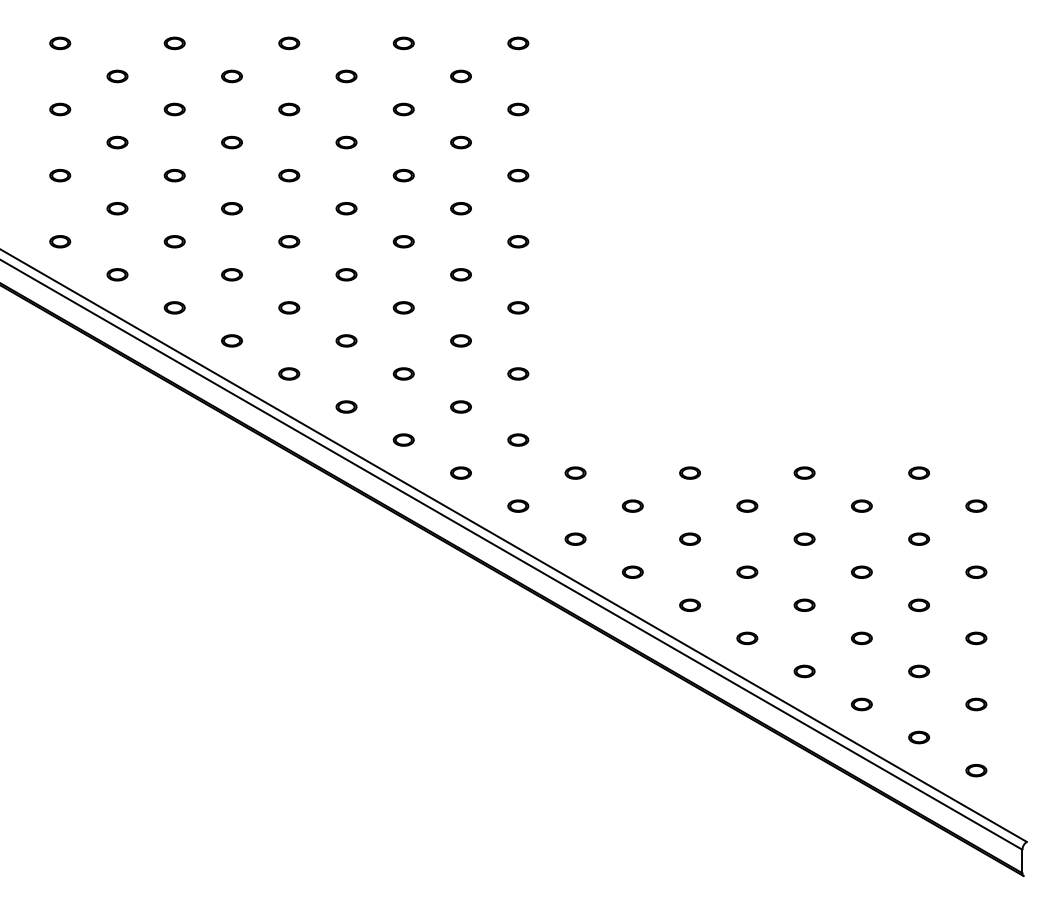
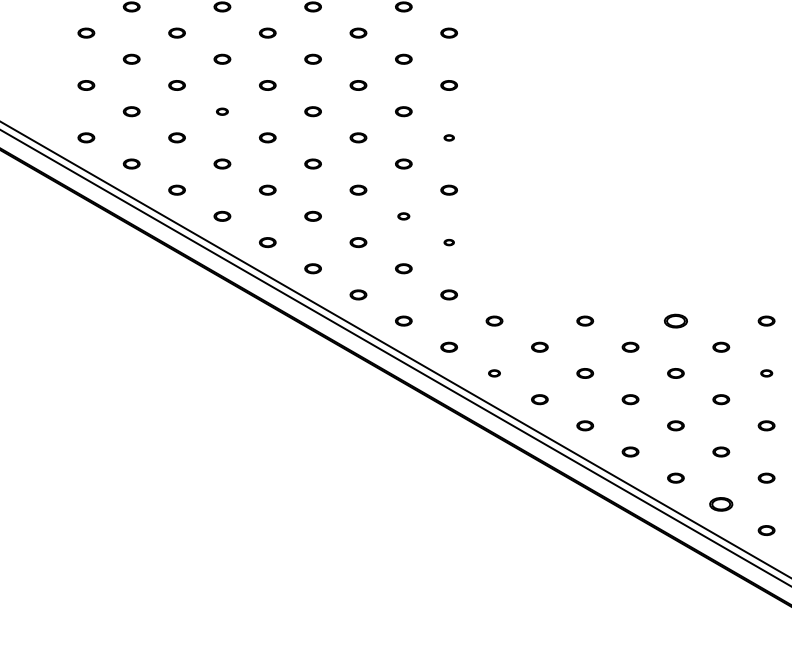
part: (231, 208) -> (222, 111), size x0.7
part: (518, 241) -> (449, 137), size x0.6
part: (460, 340) -> (403, 216), size x0.7
part: (518, 373) -> (449, 242), size x0.6
part: (804, 472) -> (675, 320), size x1.4
part: (575, 538) -> (494, 372), size x0.7
part: (919, 538) -> (766, 372), size x0.7
part: (861, 704) -> (720, 504), size x1.4

